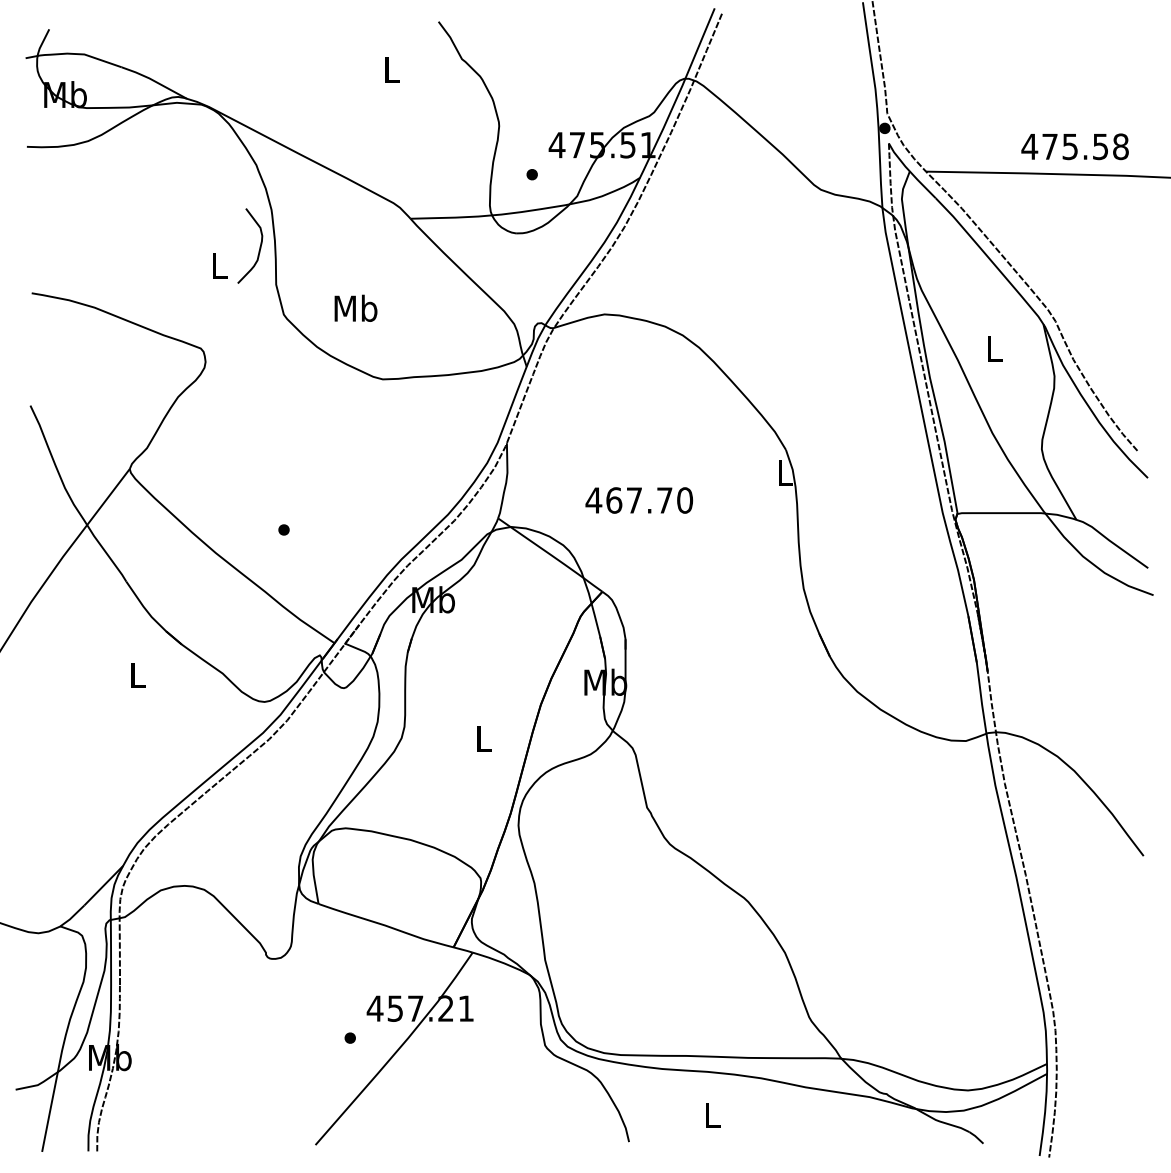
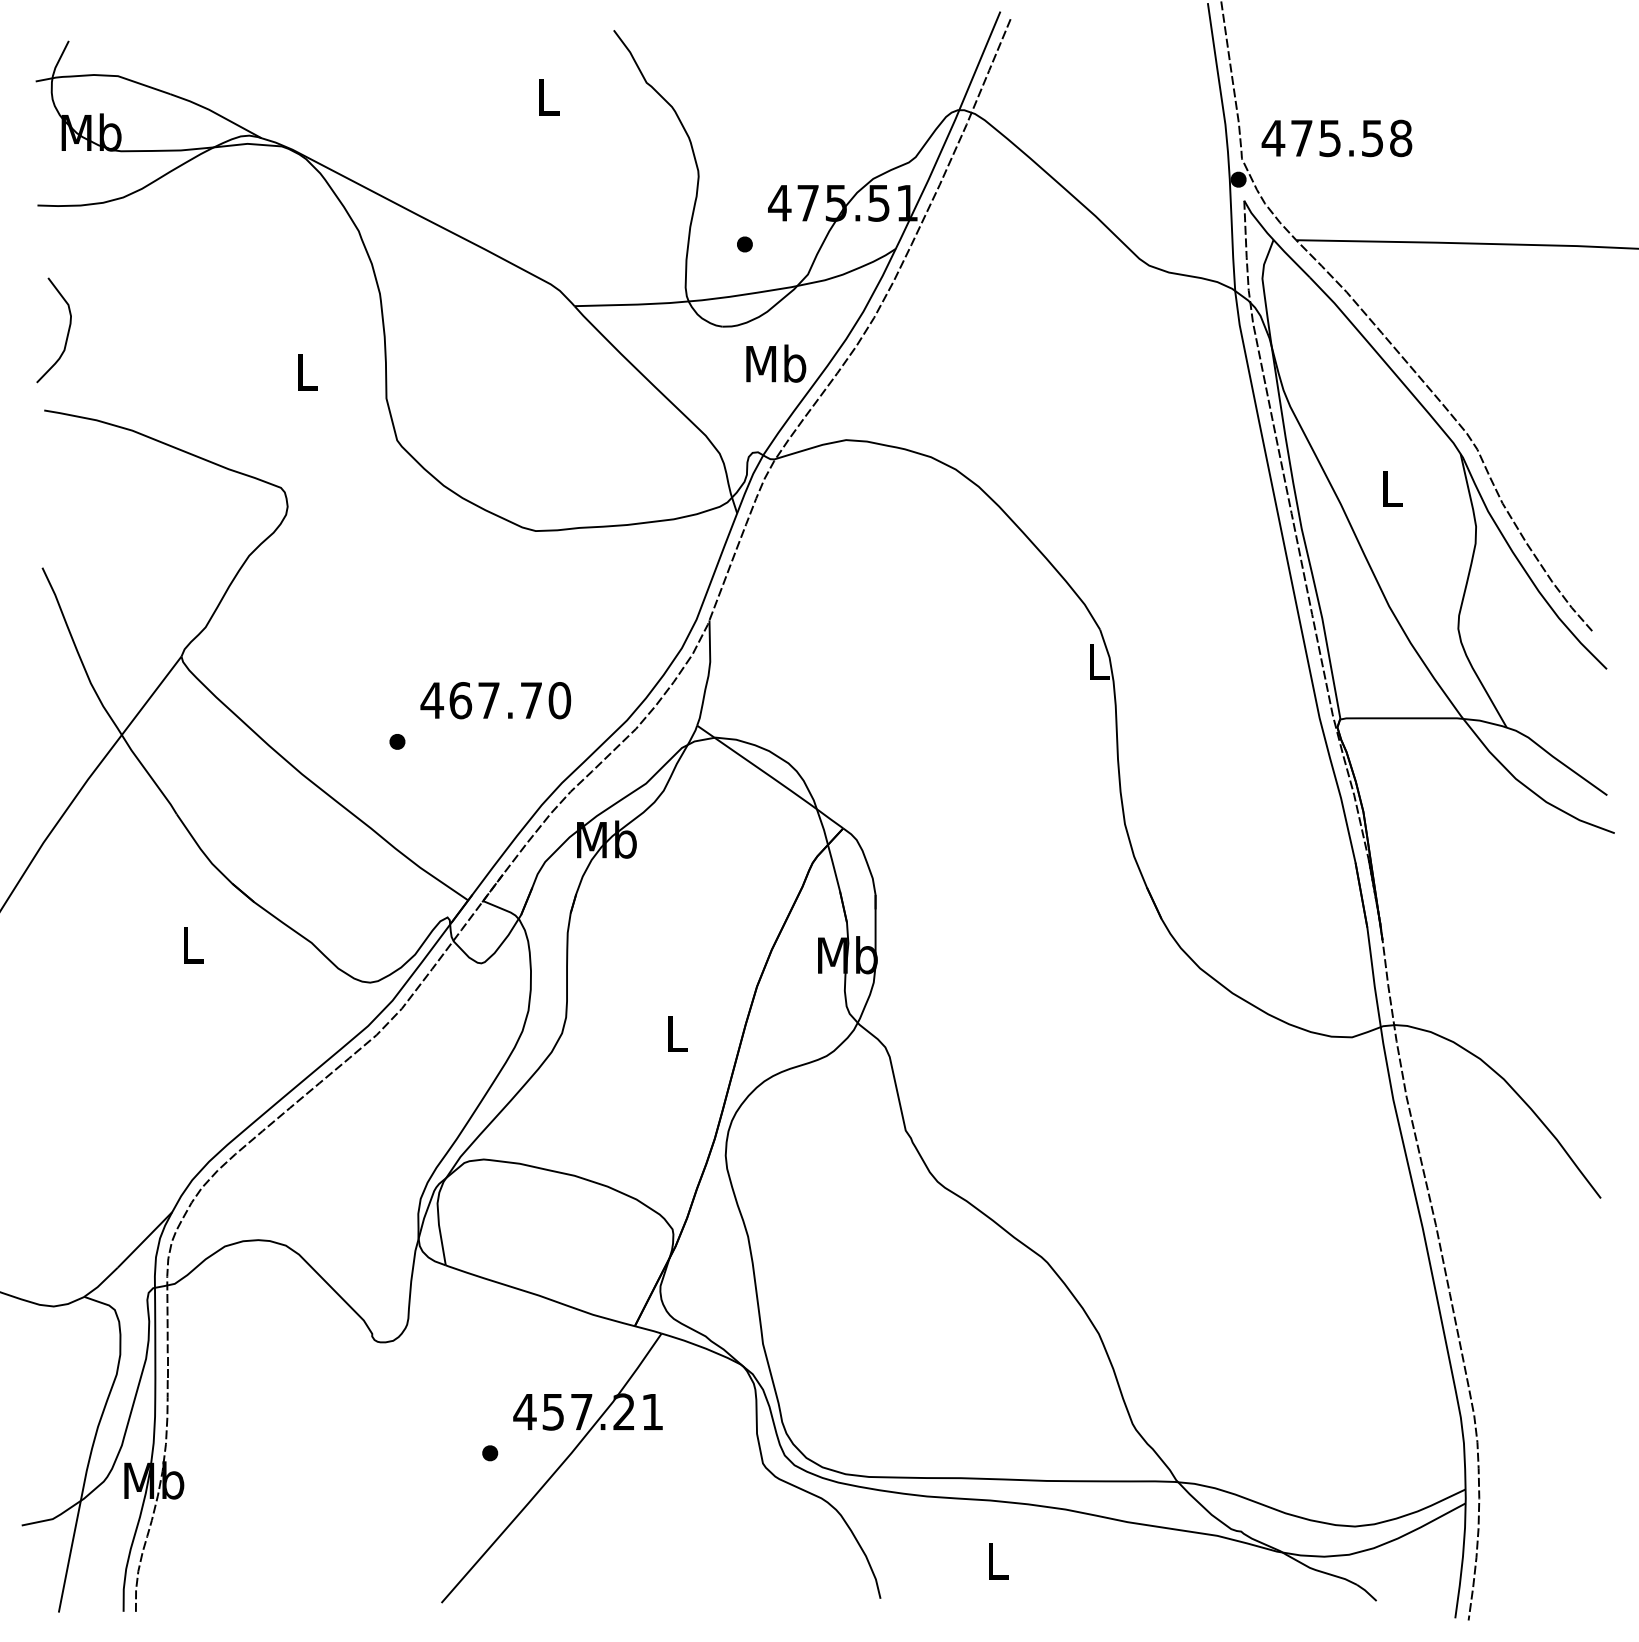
text: (1074, 146) -> (1336, 138), moved
curve: (259, 249) -> (66, 335), moved
text: (356, 308) -> (776, 363), moved
text: (639, 500) -> (495, 700), moved

